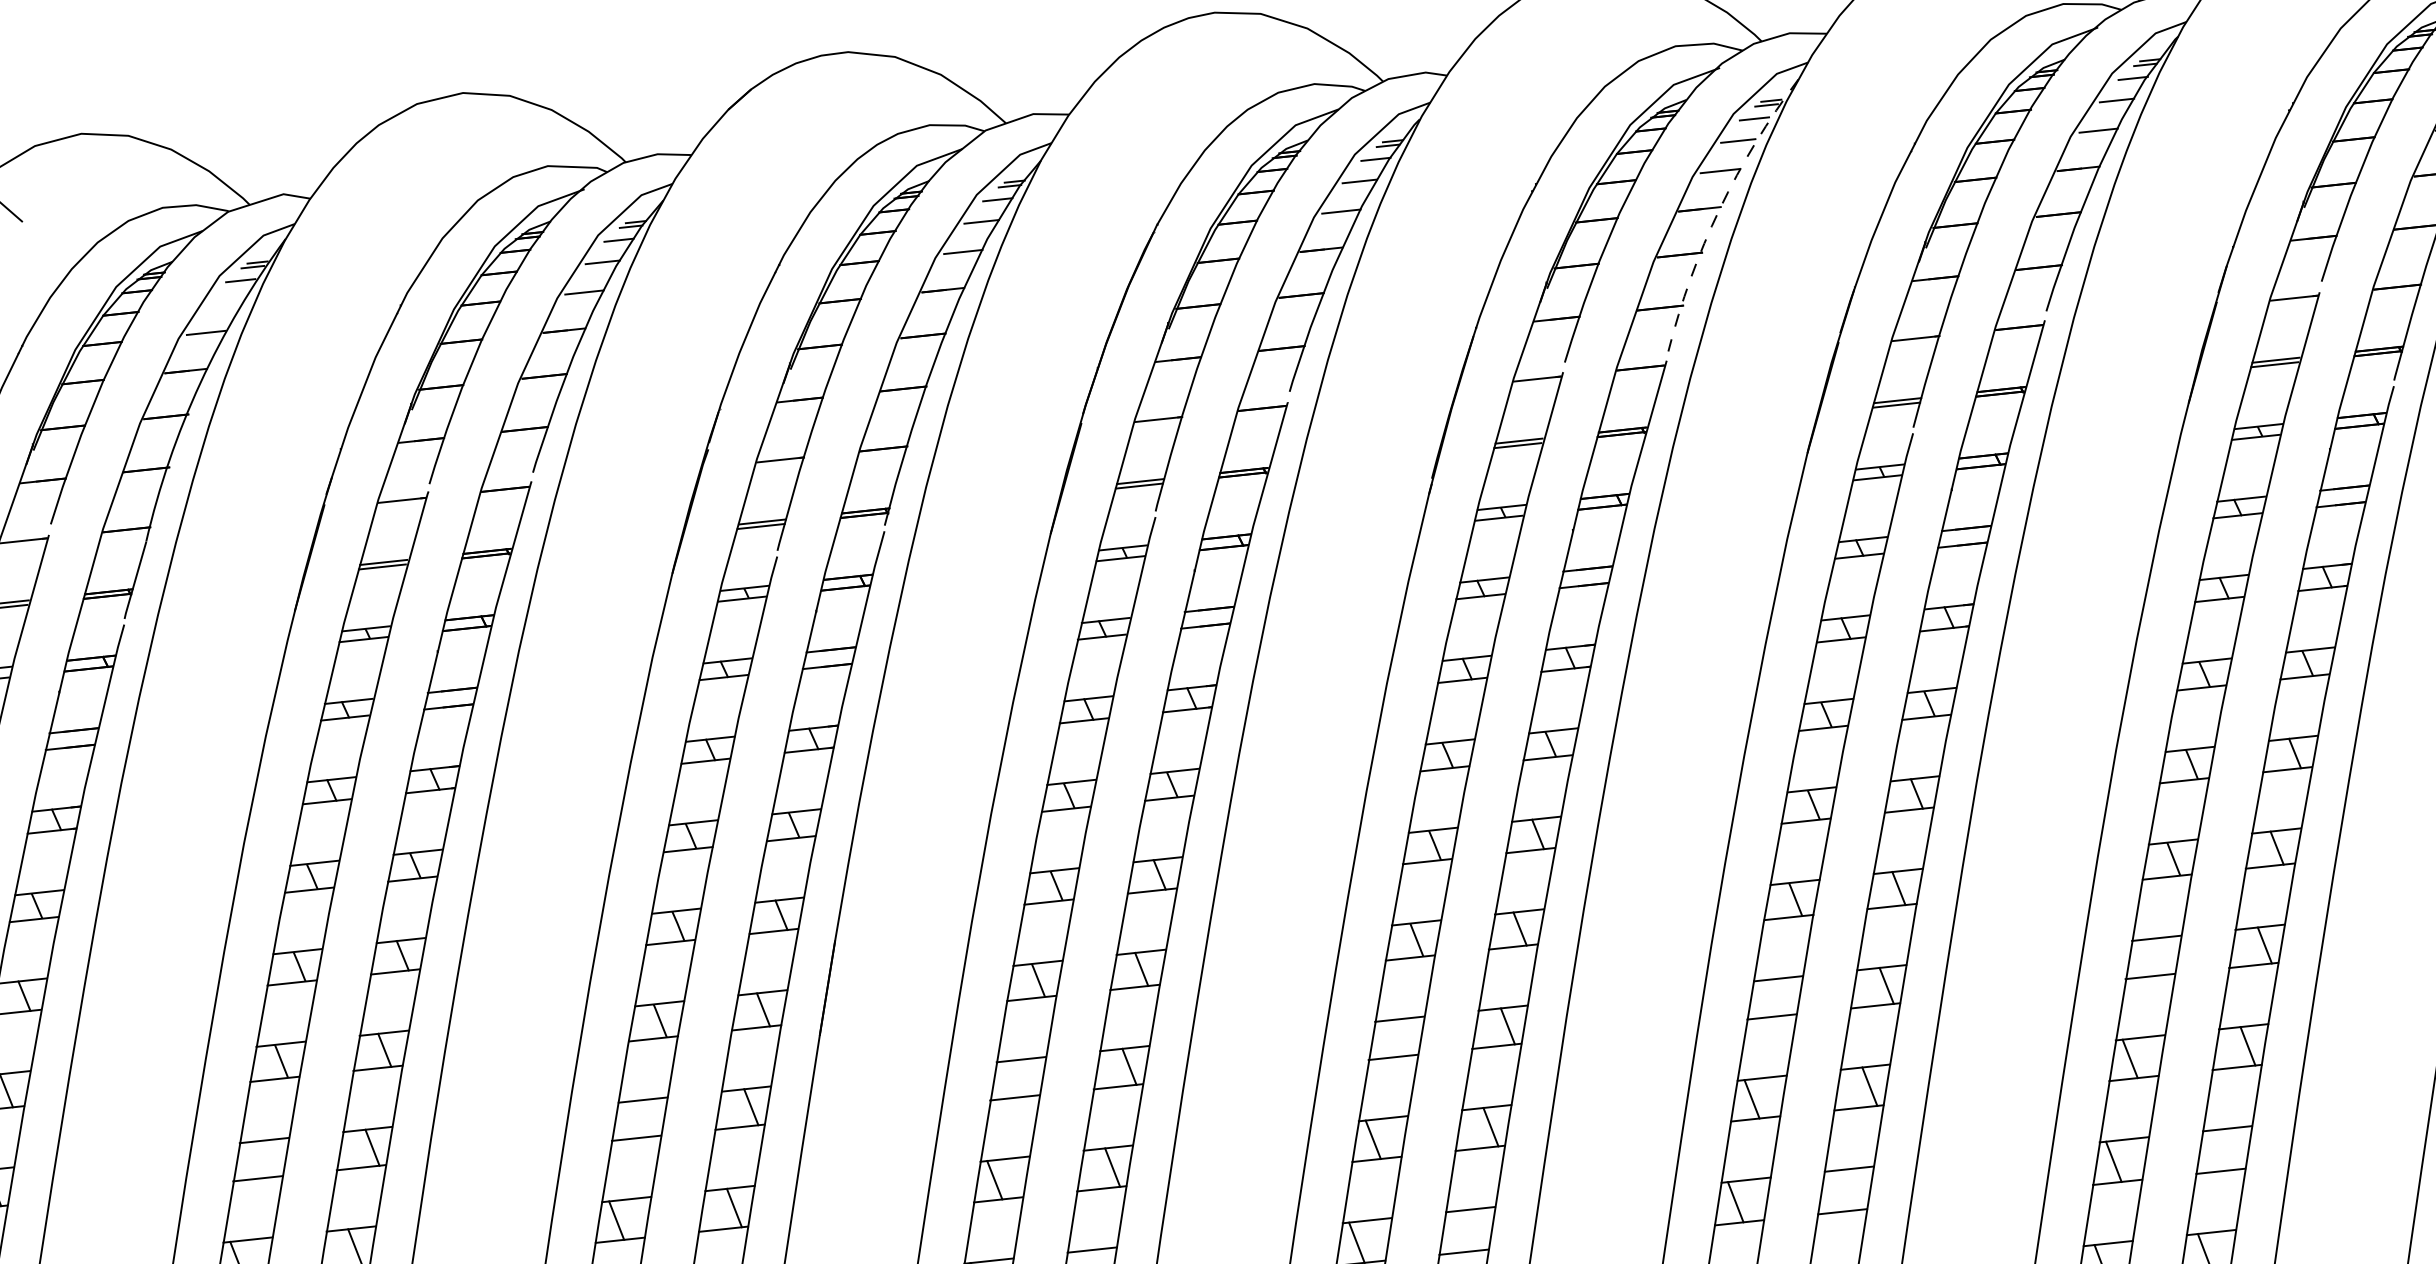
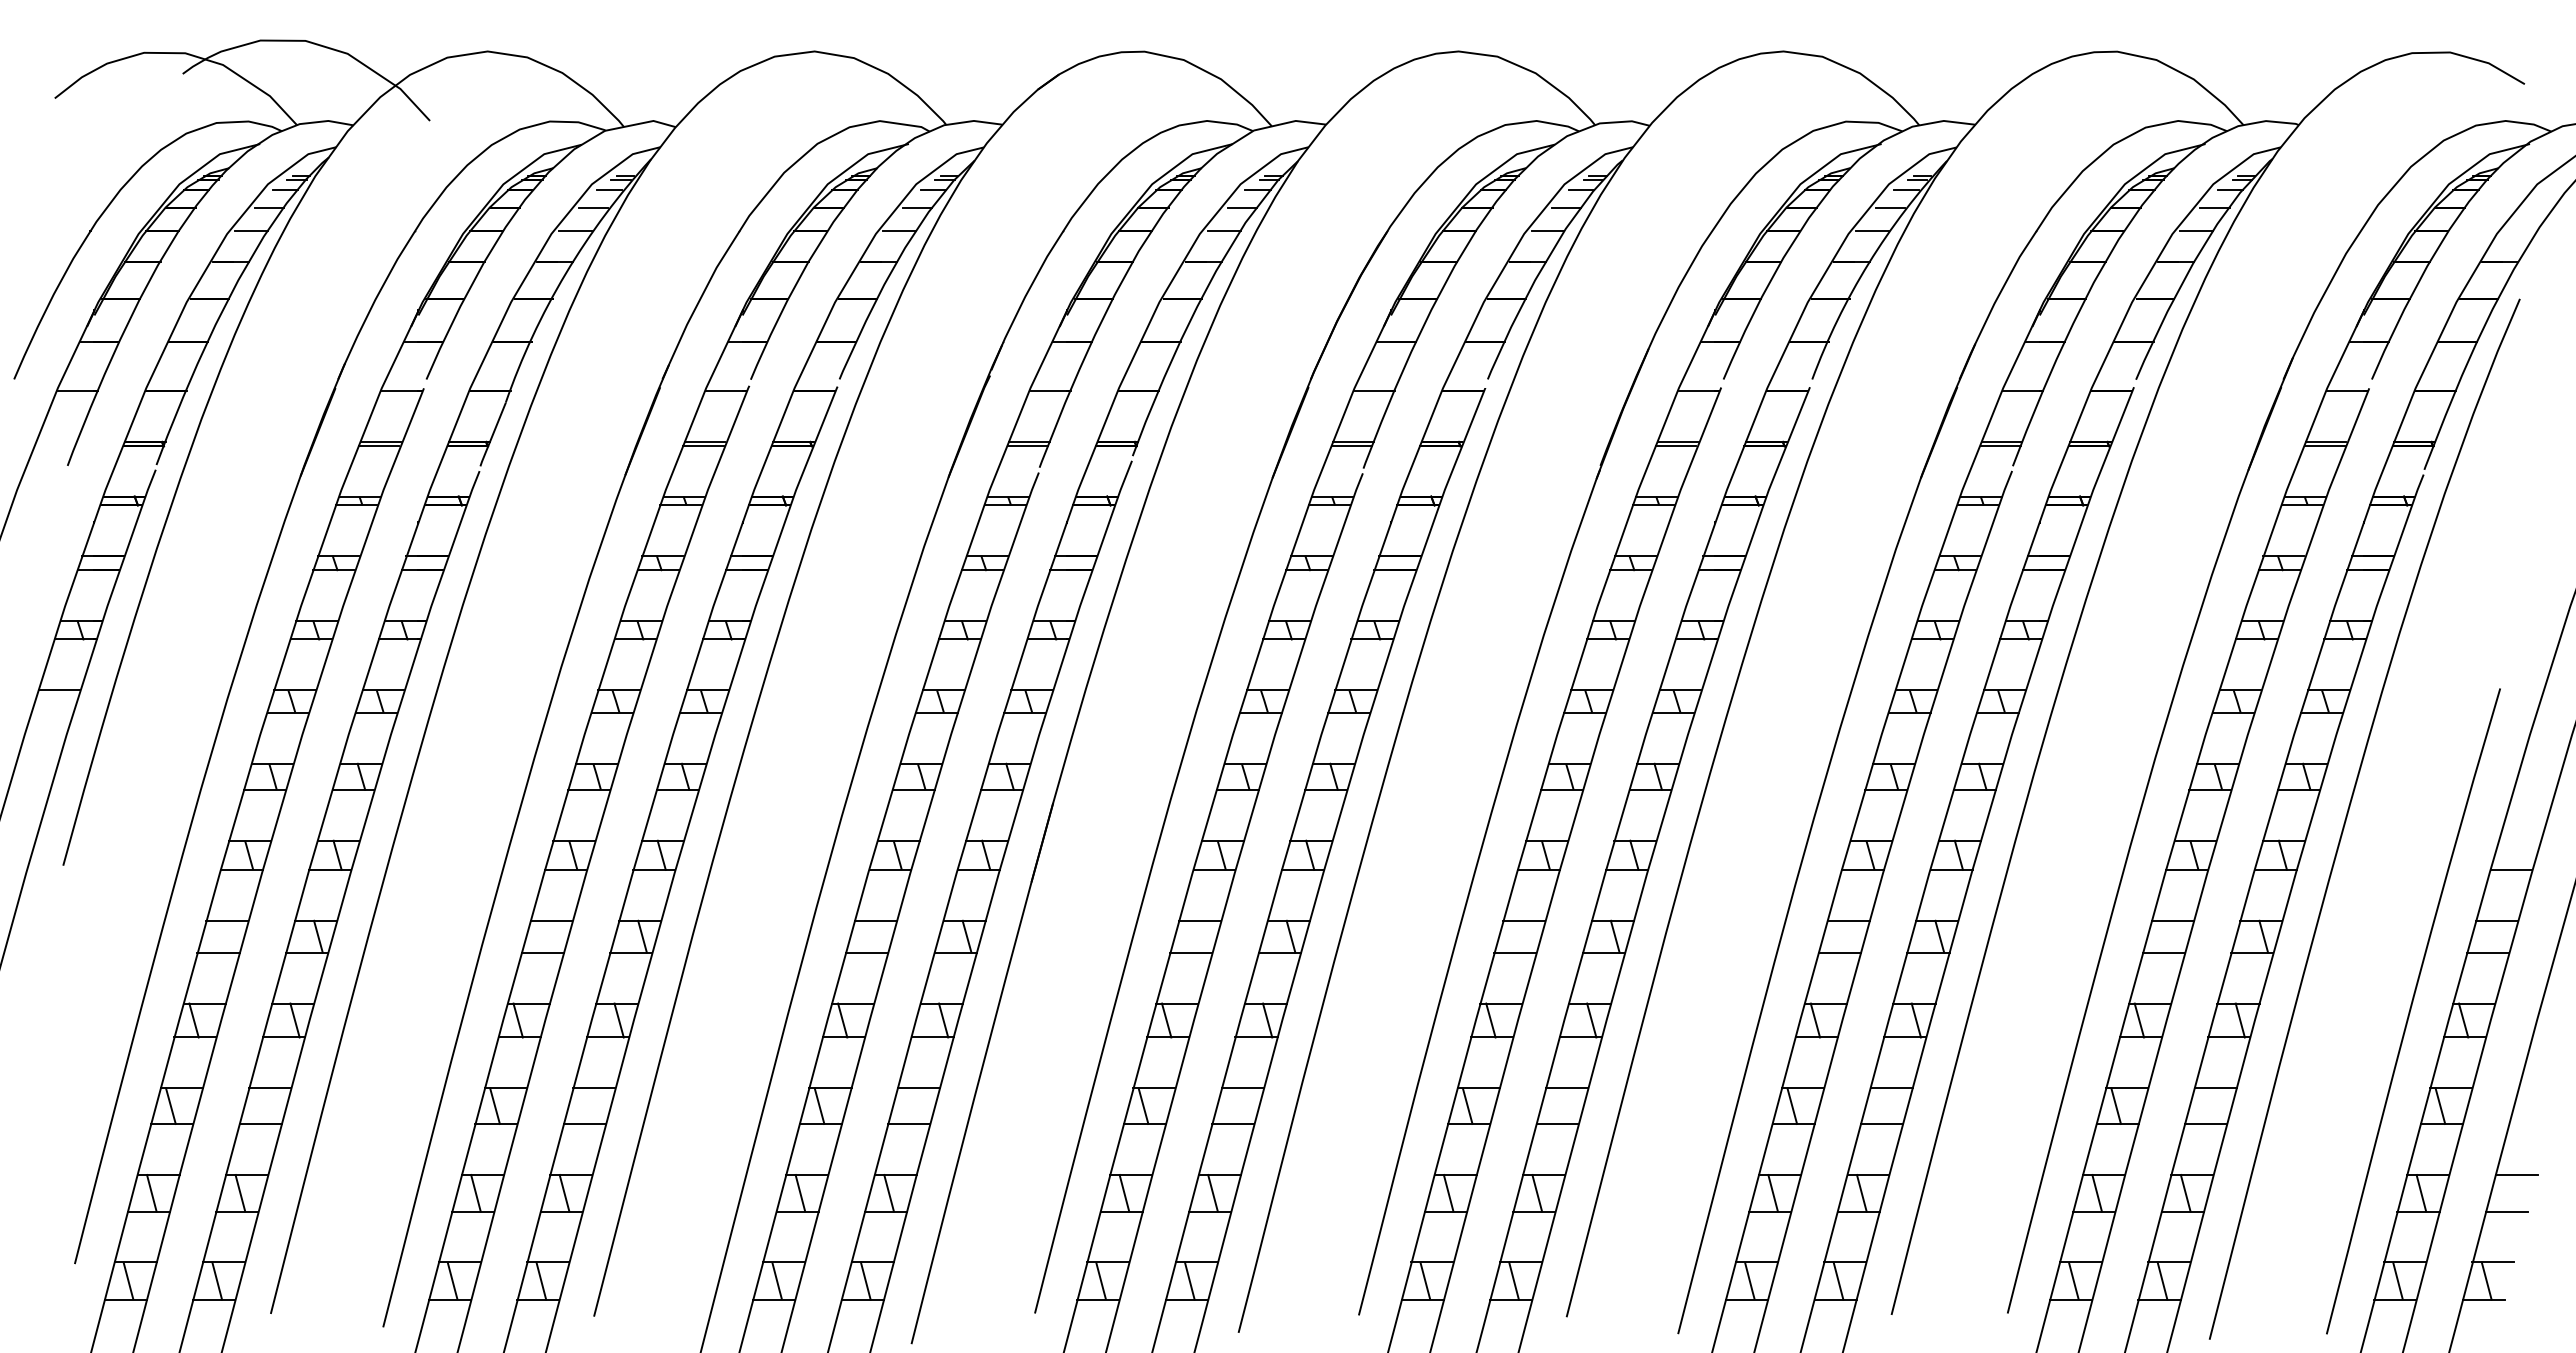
arc: (1719, 209) -> (1868, 263), dashed -> solid
line: (224, 302) -> (593, 207), added

